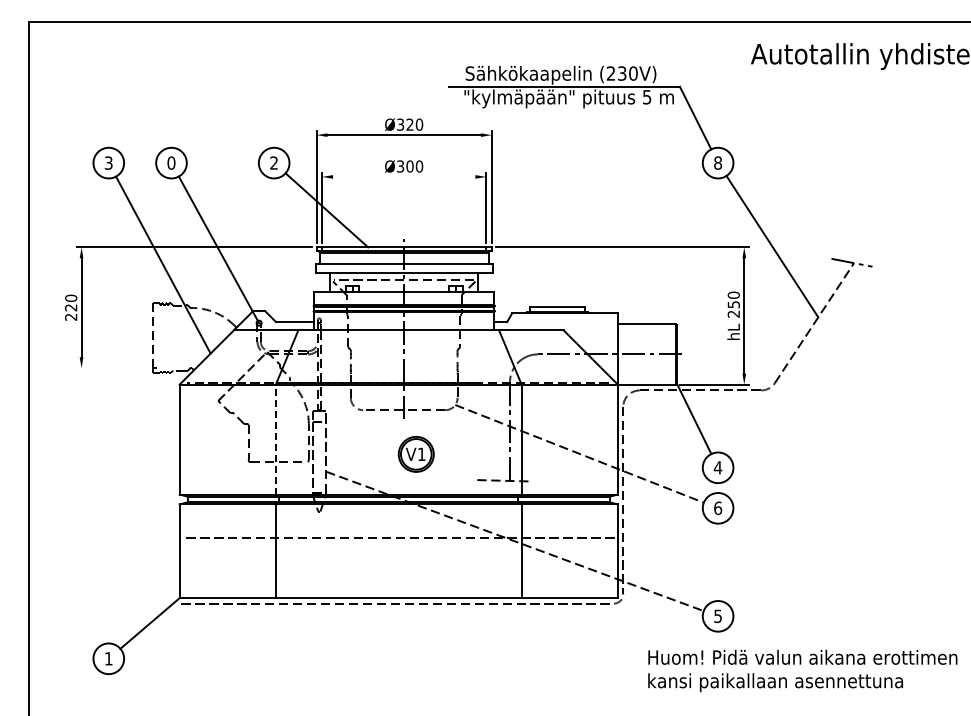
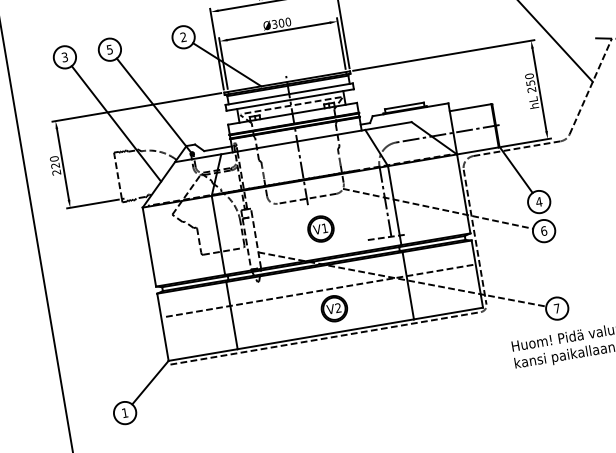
text: (171, 162) -> (109, 49), 0 -> 5
line: (404, 176) -> (278, 31), added
line: (113, 368) -> (93, 204), added
line: (275, 439) -> (218, 235), dashed -> solid
part: (415, 565) -> (333, 308), added
text: (717, 616) -> (556, 308), 5 -> 7

